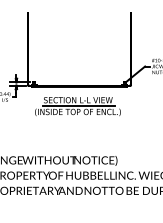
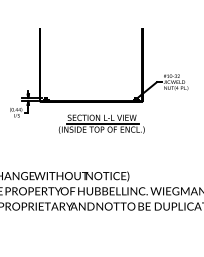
part: (77, 105) -> (101, 123), moved

